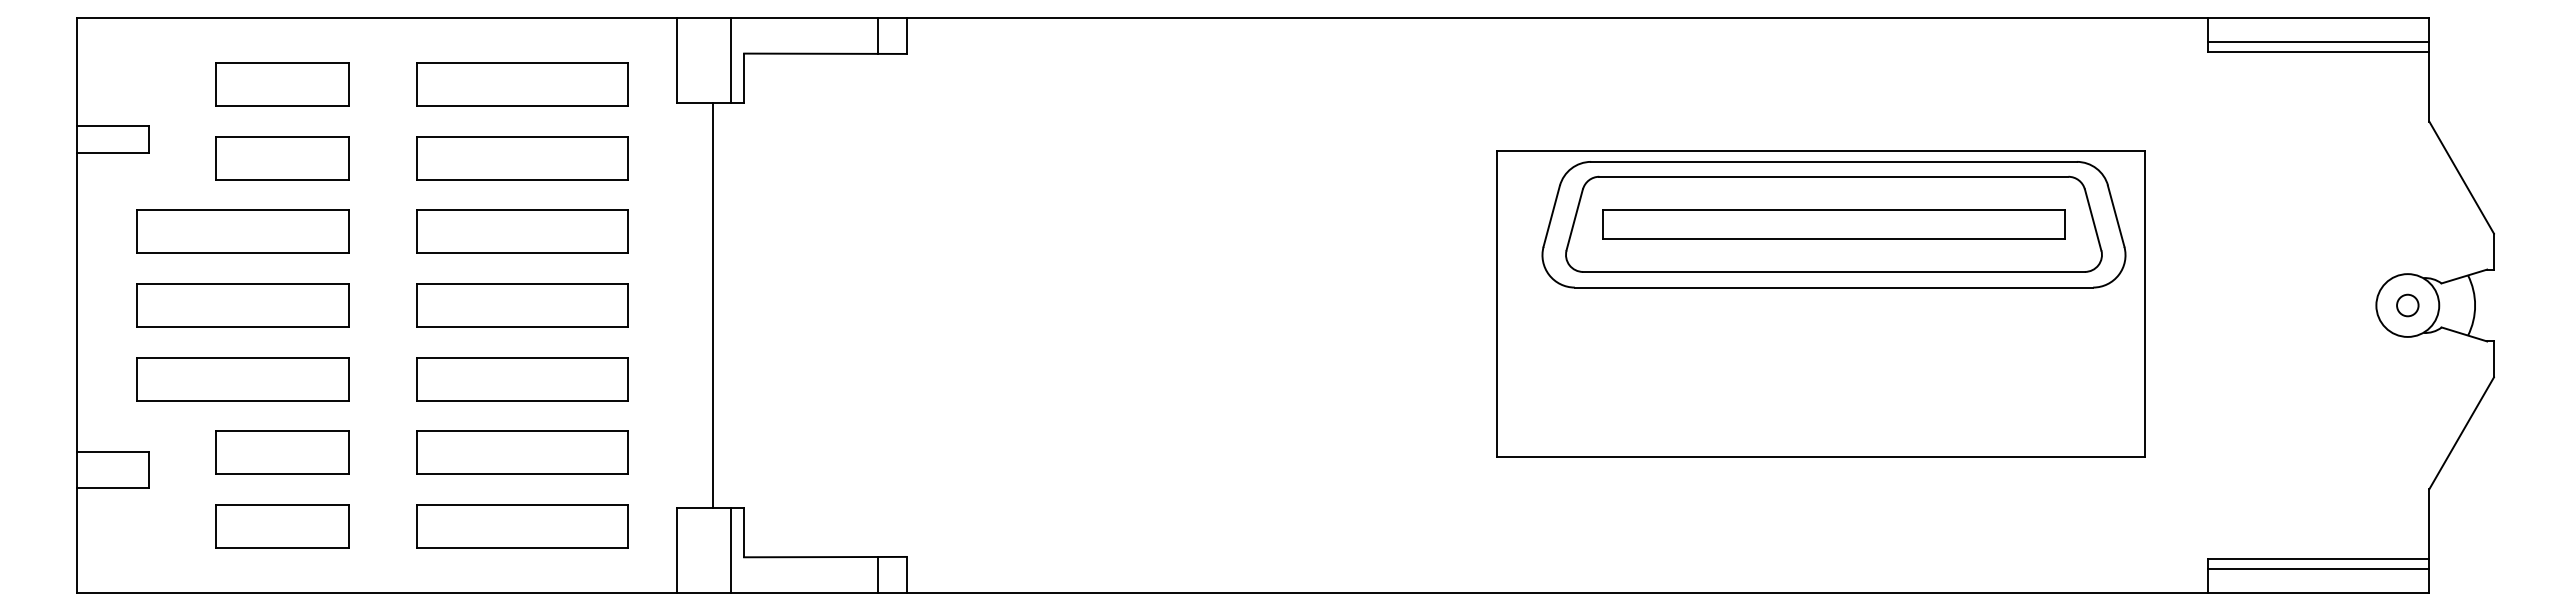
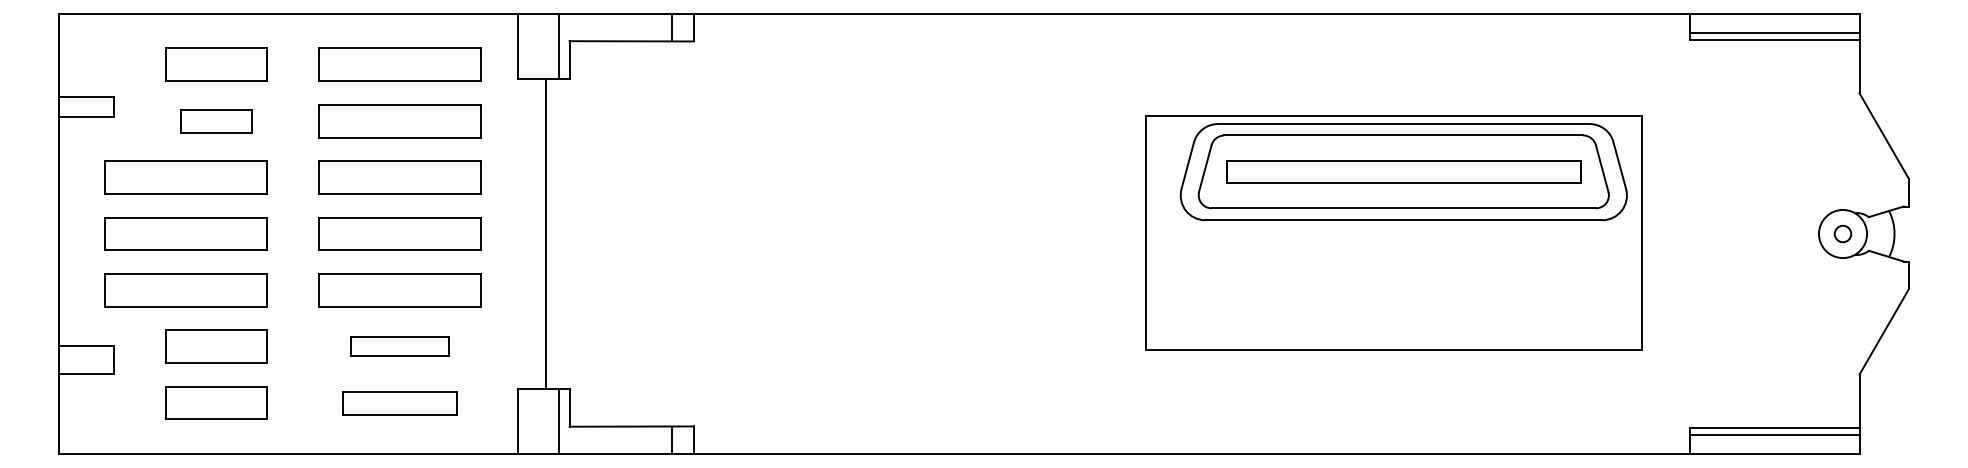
part: (282, 158) -> (216, 121), size x0.7
part: (521, 452) -> (399, 346), size x0.6
part: (521, 525) -> (399, 402), size x0.7

